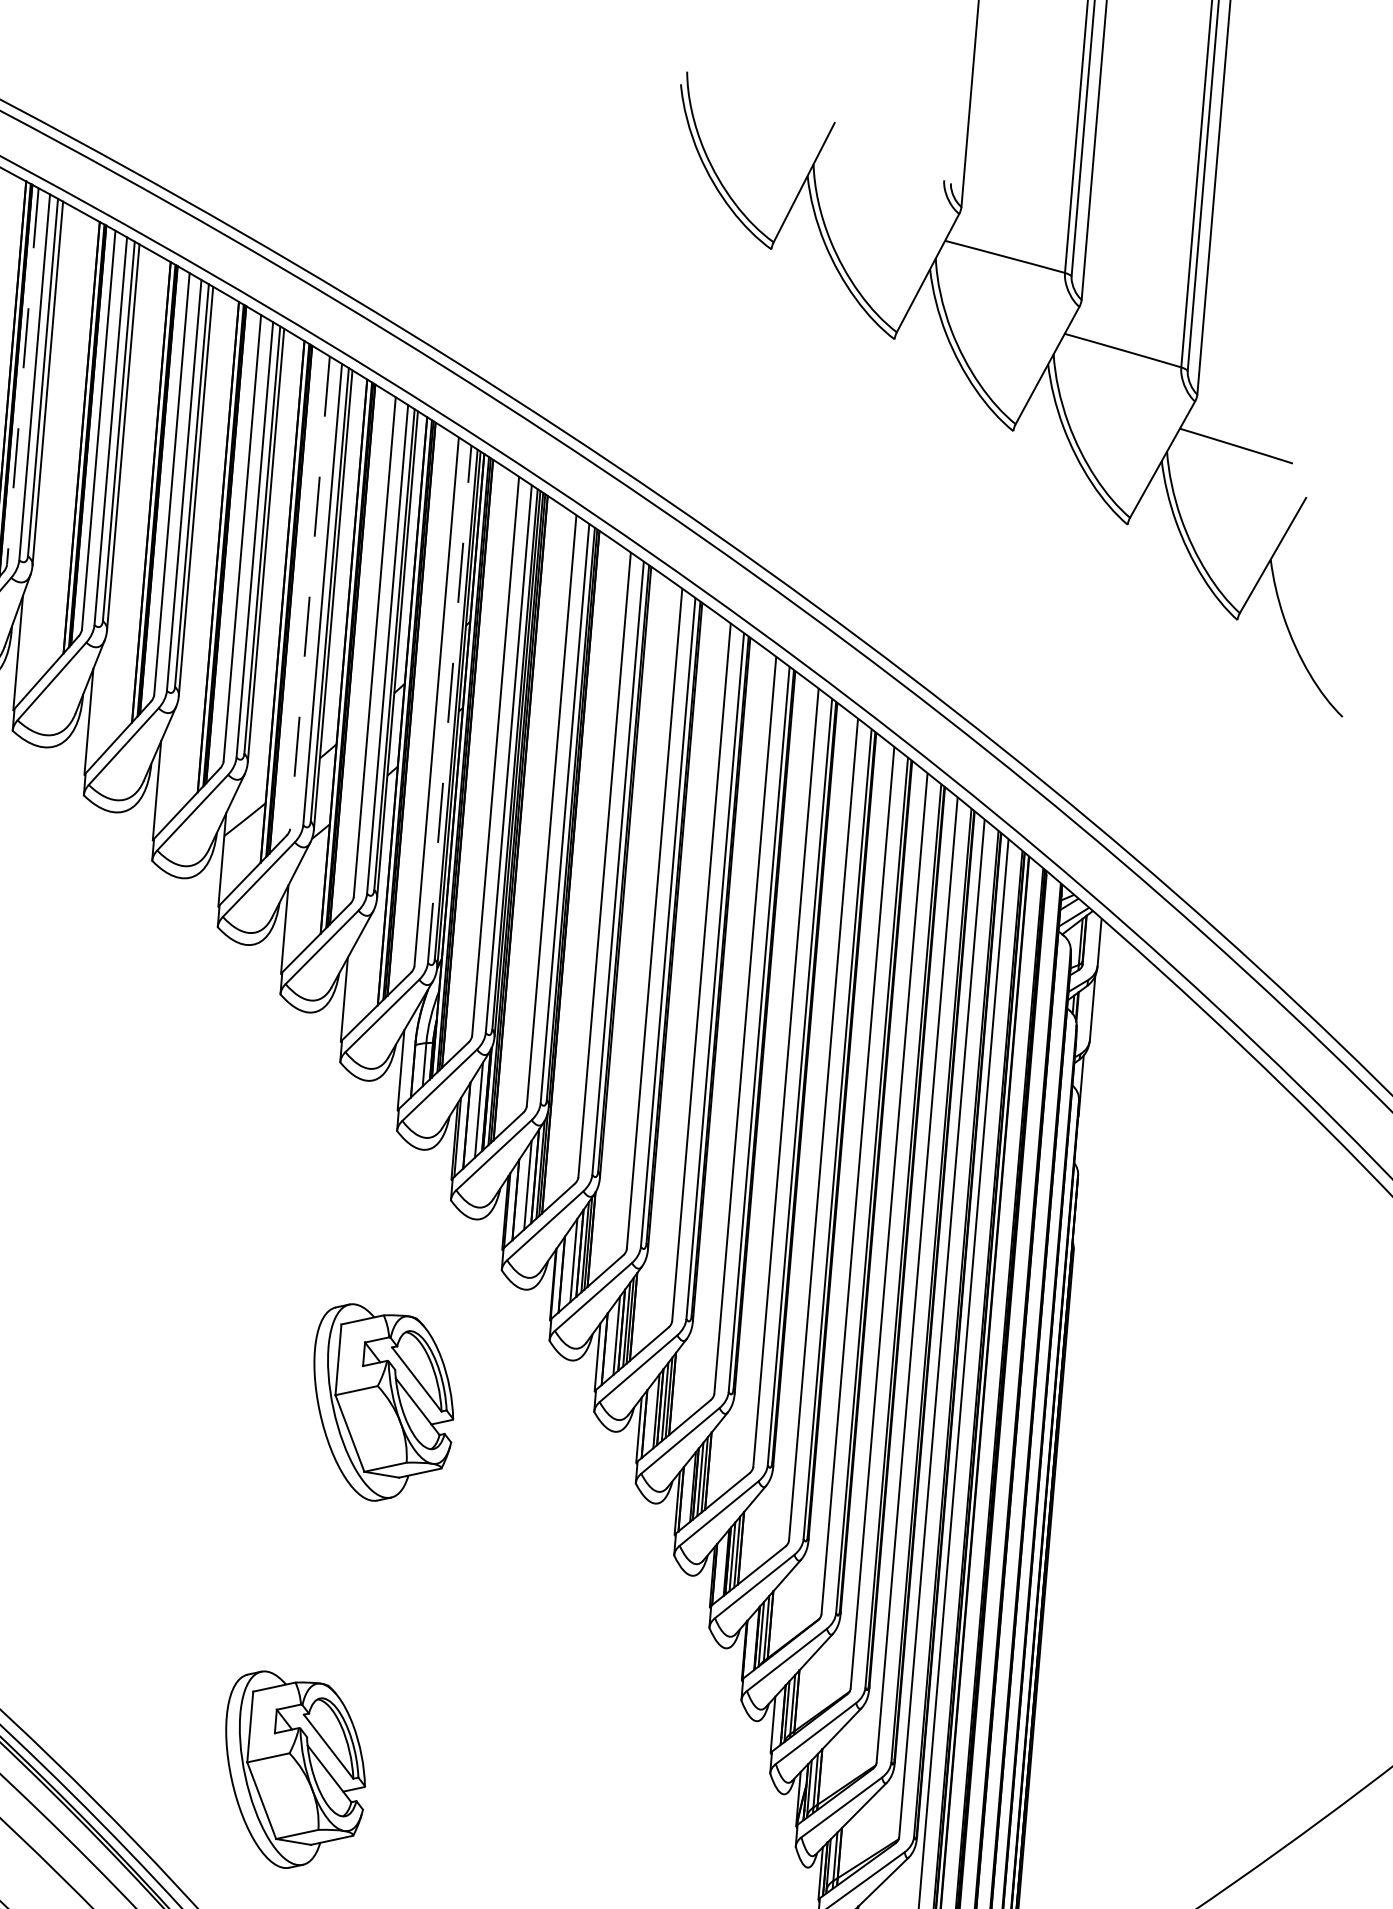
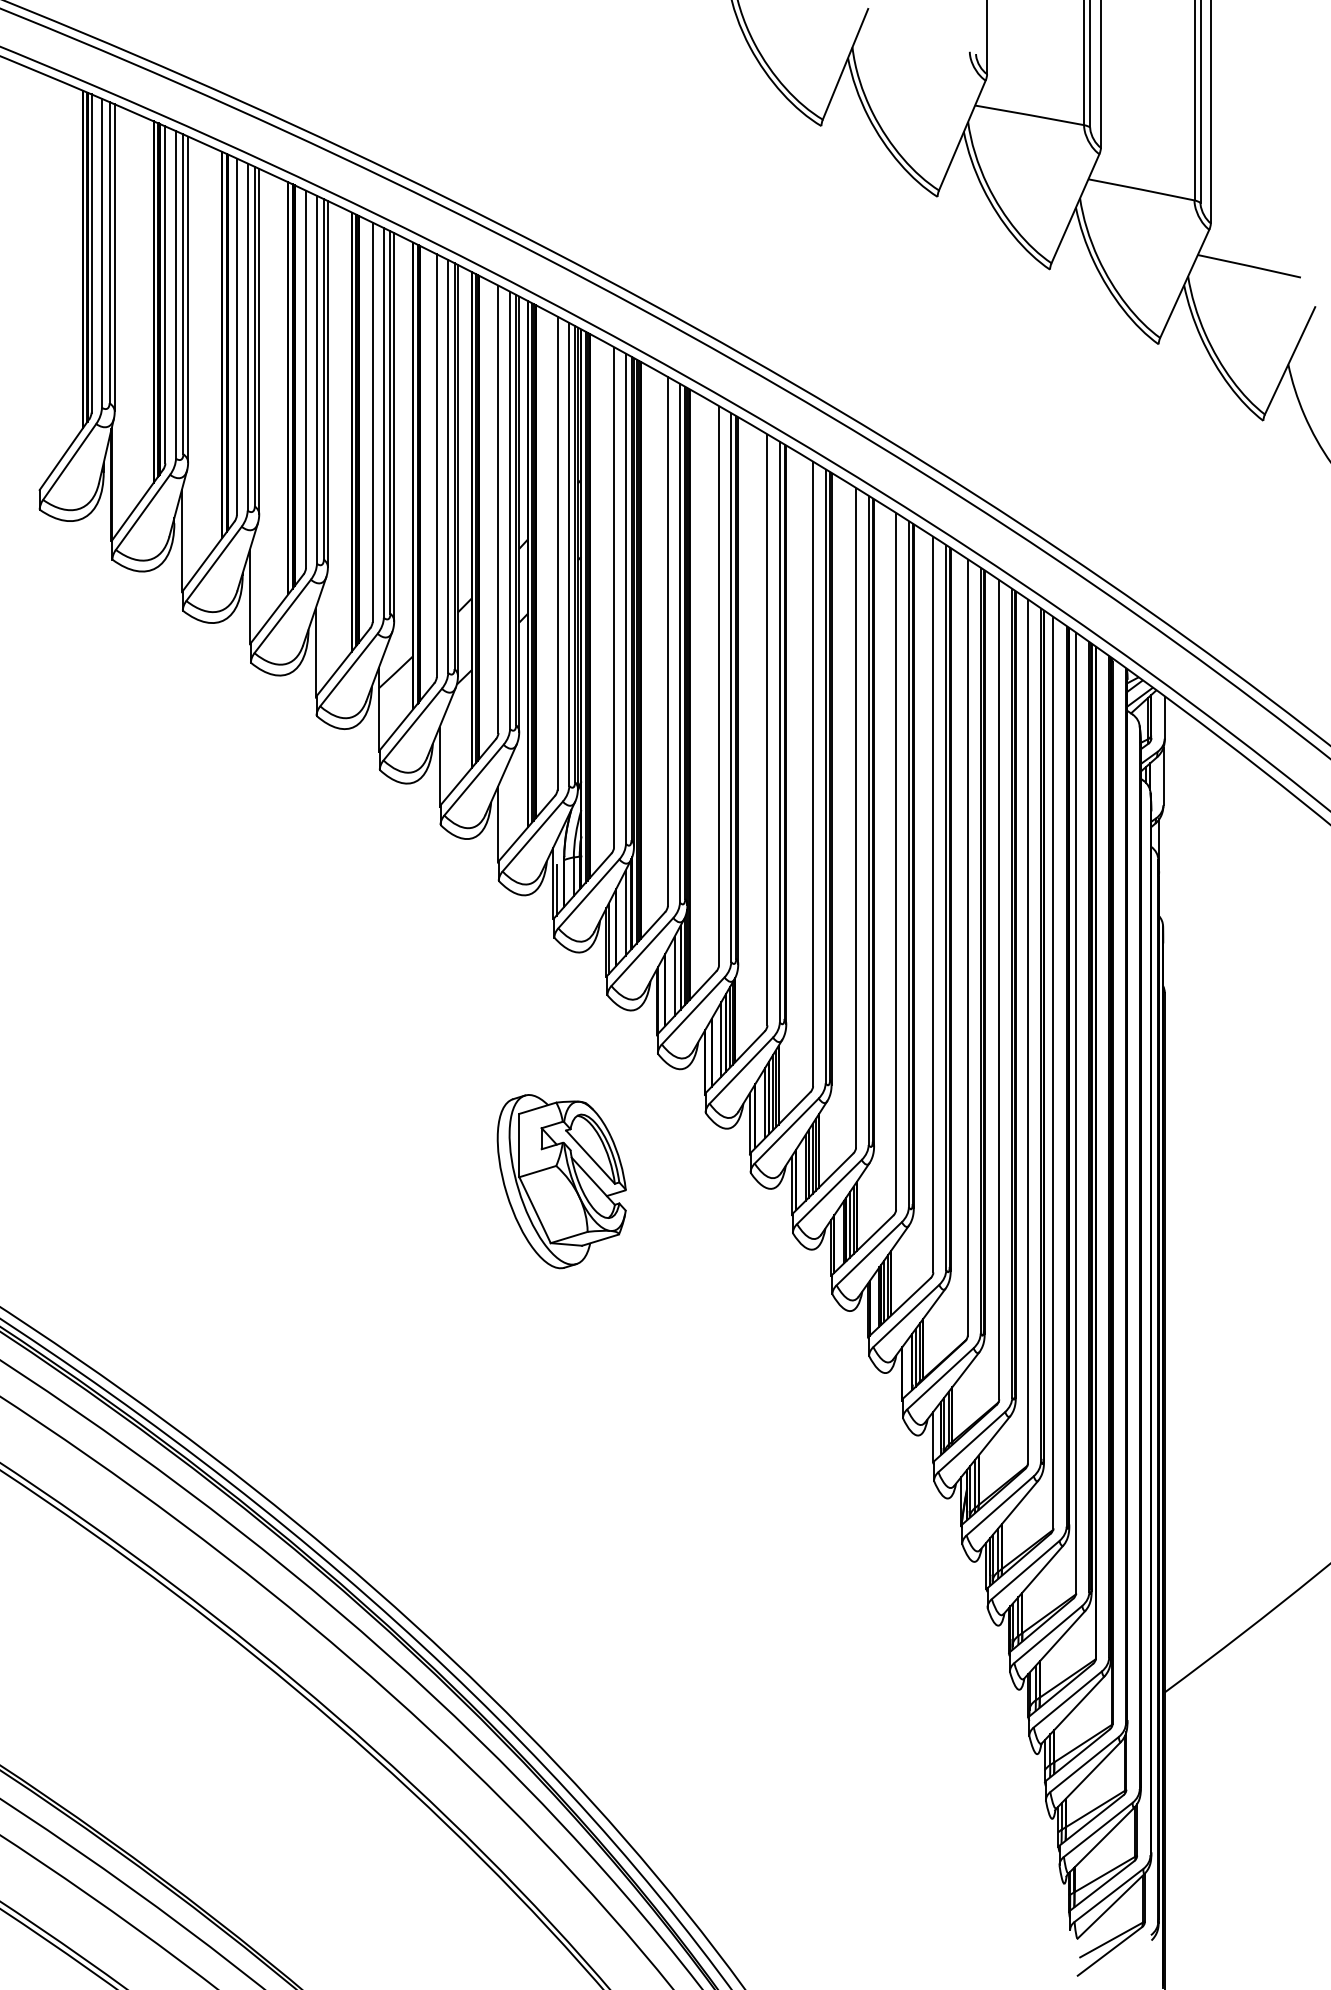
line: (22, 377) -> (165, 295), dashed -> solid
line: (309, 593) -> (436, 466), dashed -> solid
line: (449, 704) -> (569, 554), dashed -> solid
line: (403, 1078) -> (556, 890), added
part: (293, 1771) -> (510, 1514), removed

